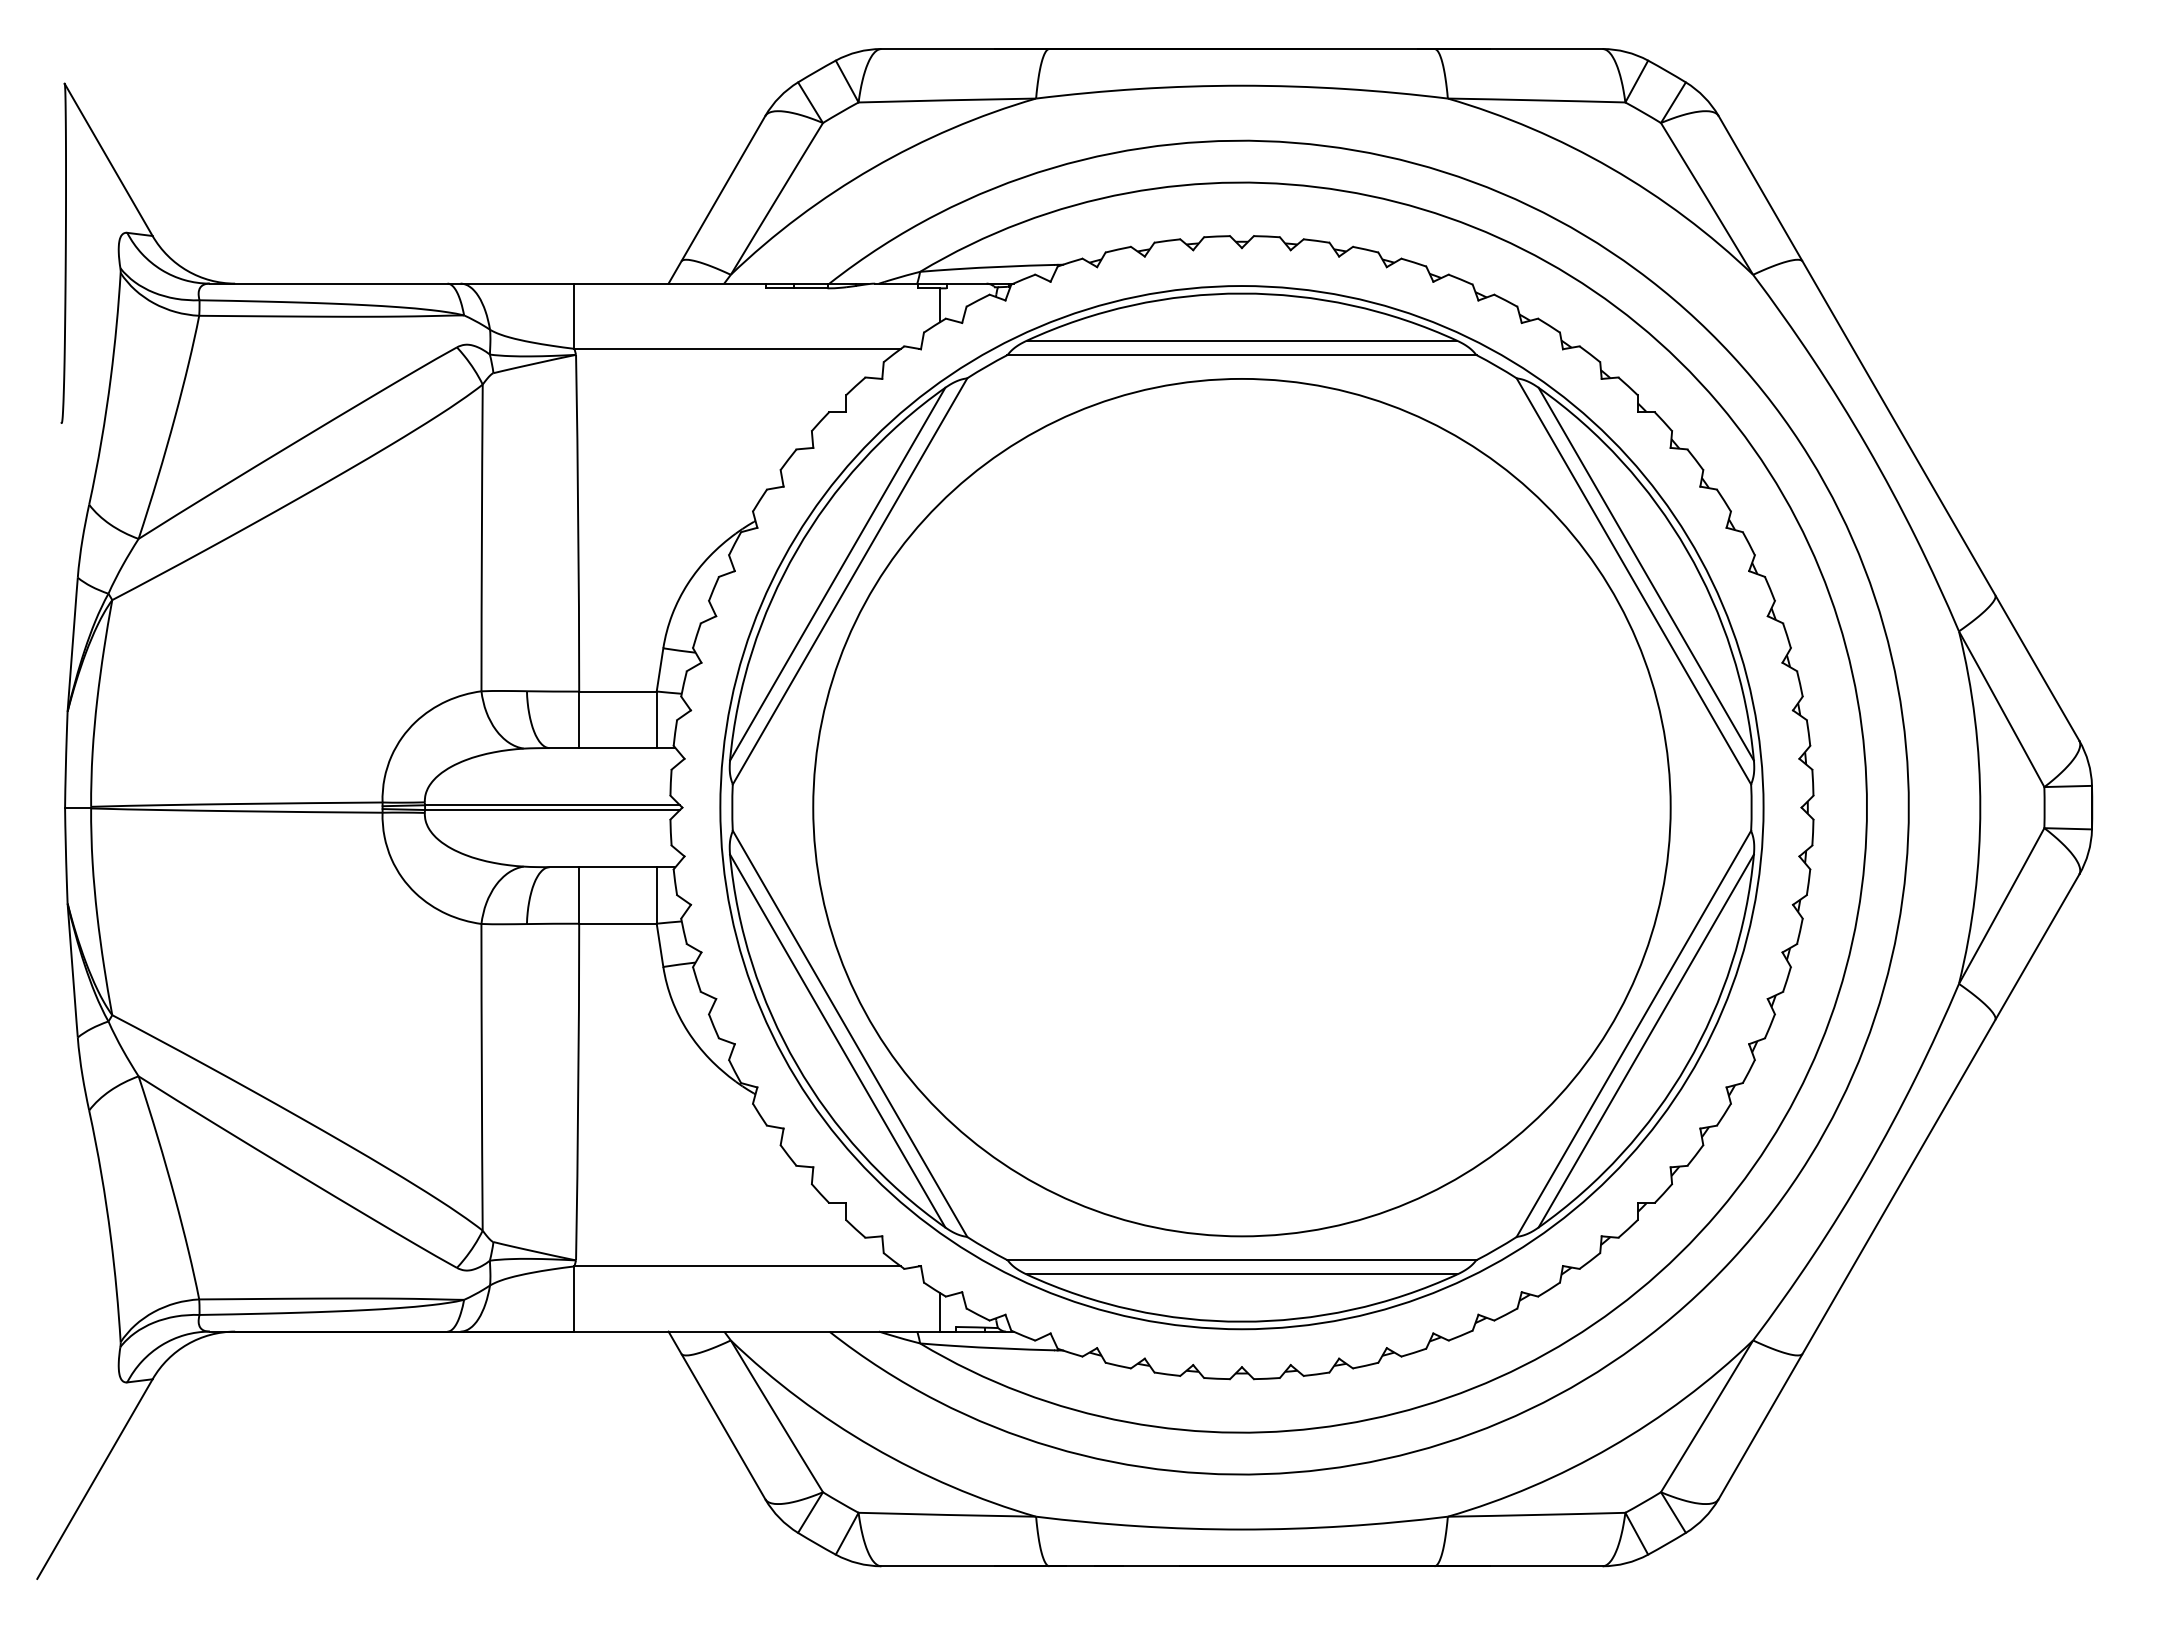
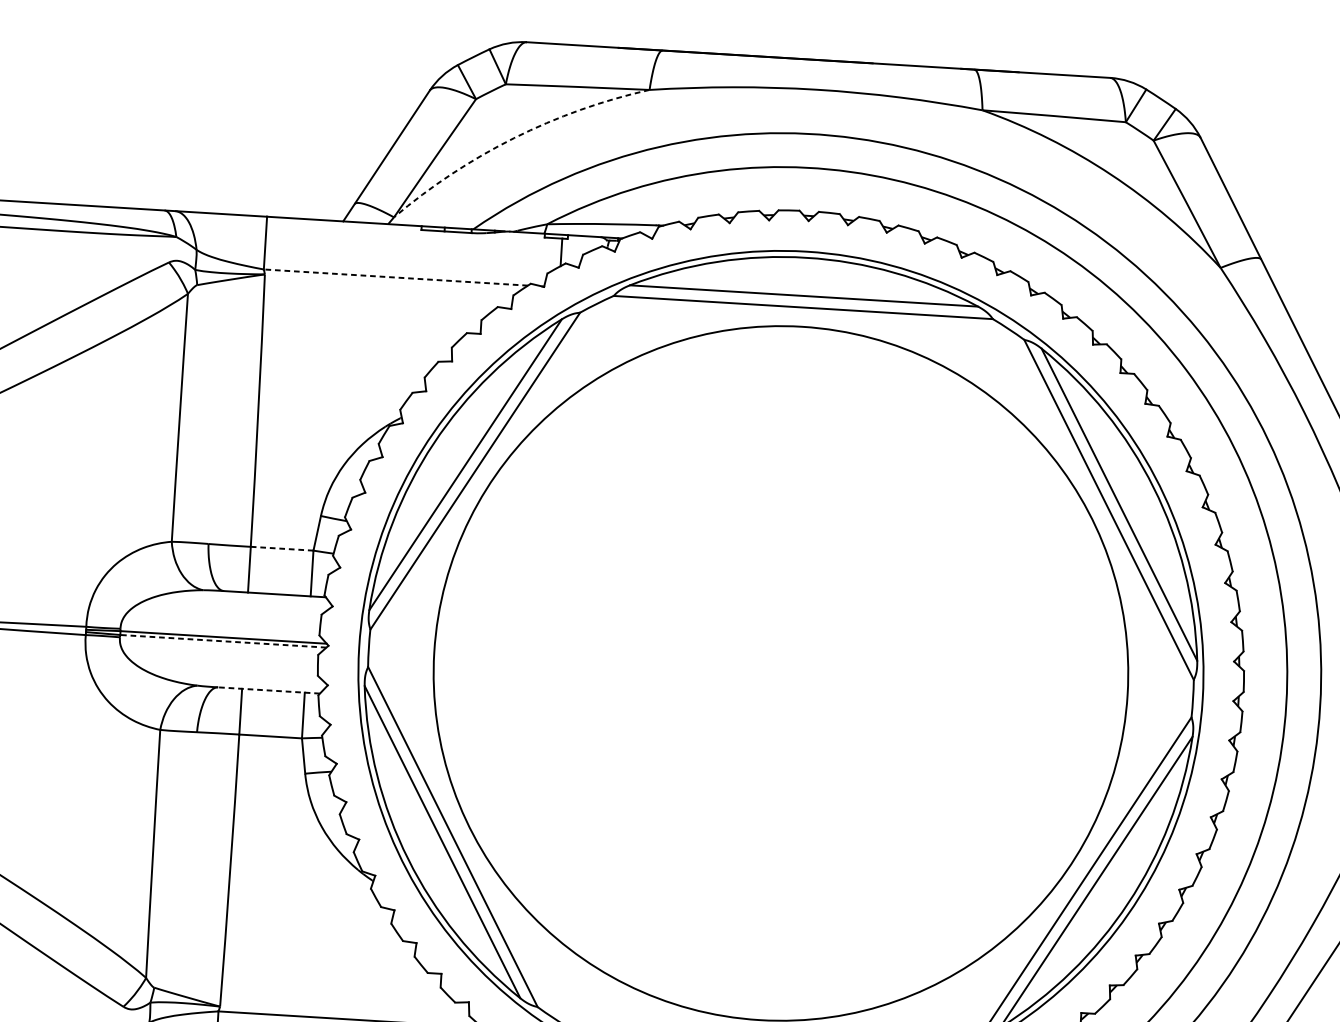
arc: (872, 168) -> (513, 138), solid -> dashed
line: (737, 348) -> (395, 277), solid -> dashed
line: (617, 691) -> (281, 548), solid -> dashed
line: (552, 810) -> (223, 641), solid -> dashed
line: (612, 867) -> (269, 690), solid -> dashed

